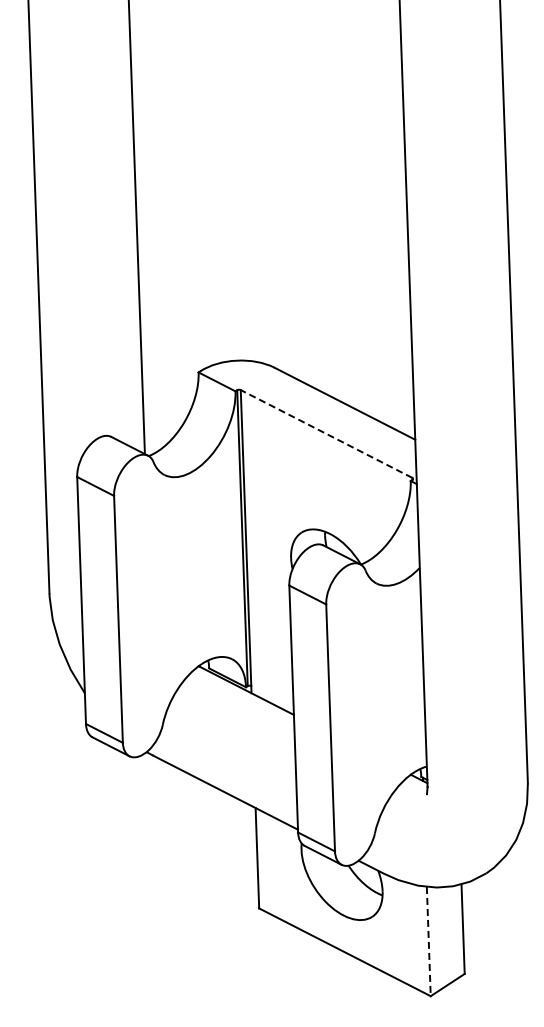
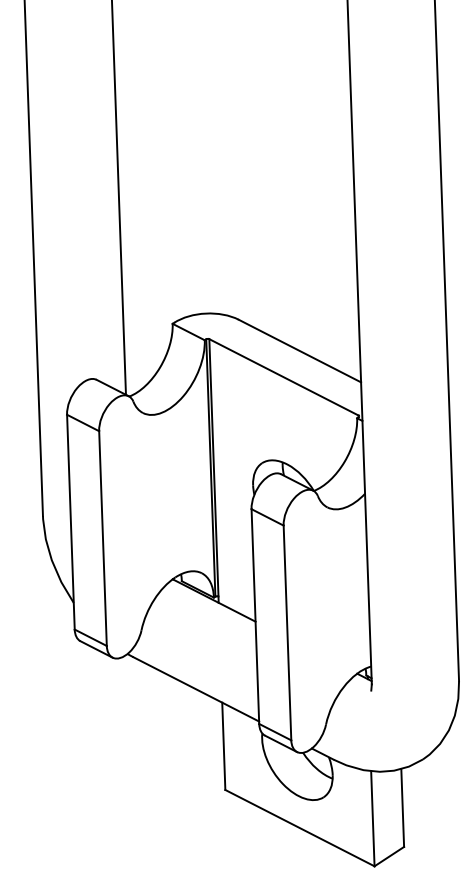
line: (326, 433) -> (283, 376), dashed -> solid
line: (428, 941) -> (372, 818), dashed -> solid

